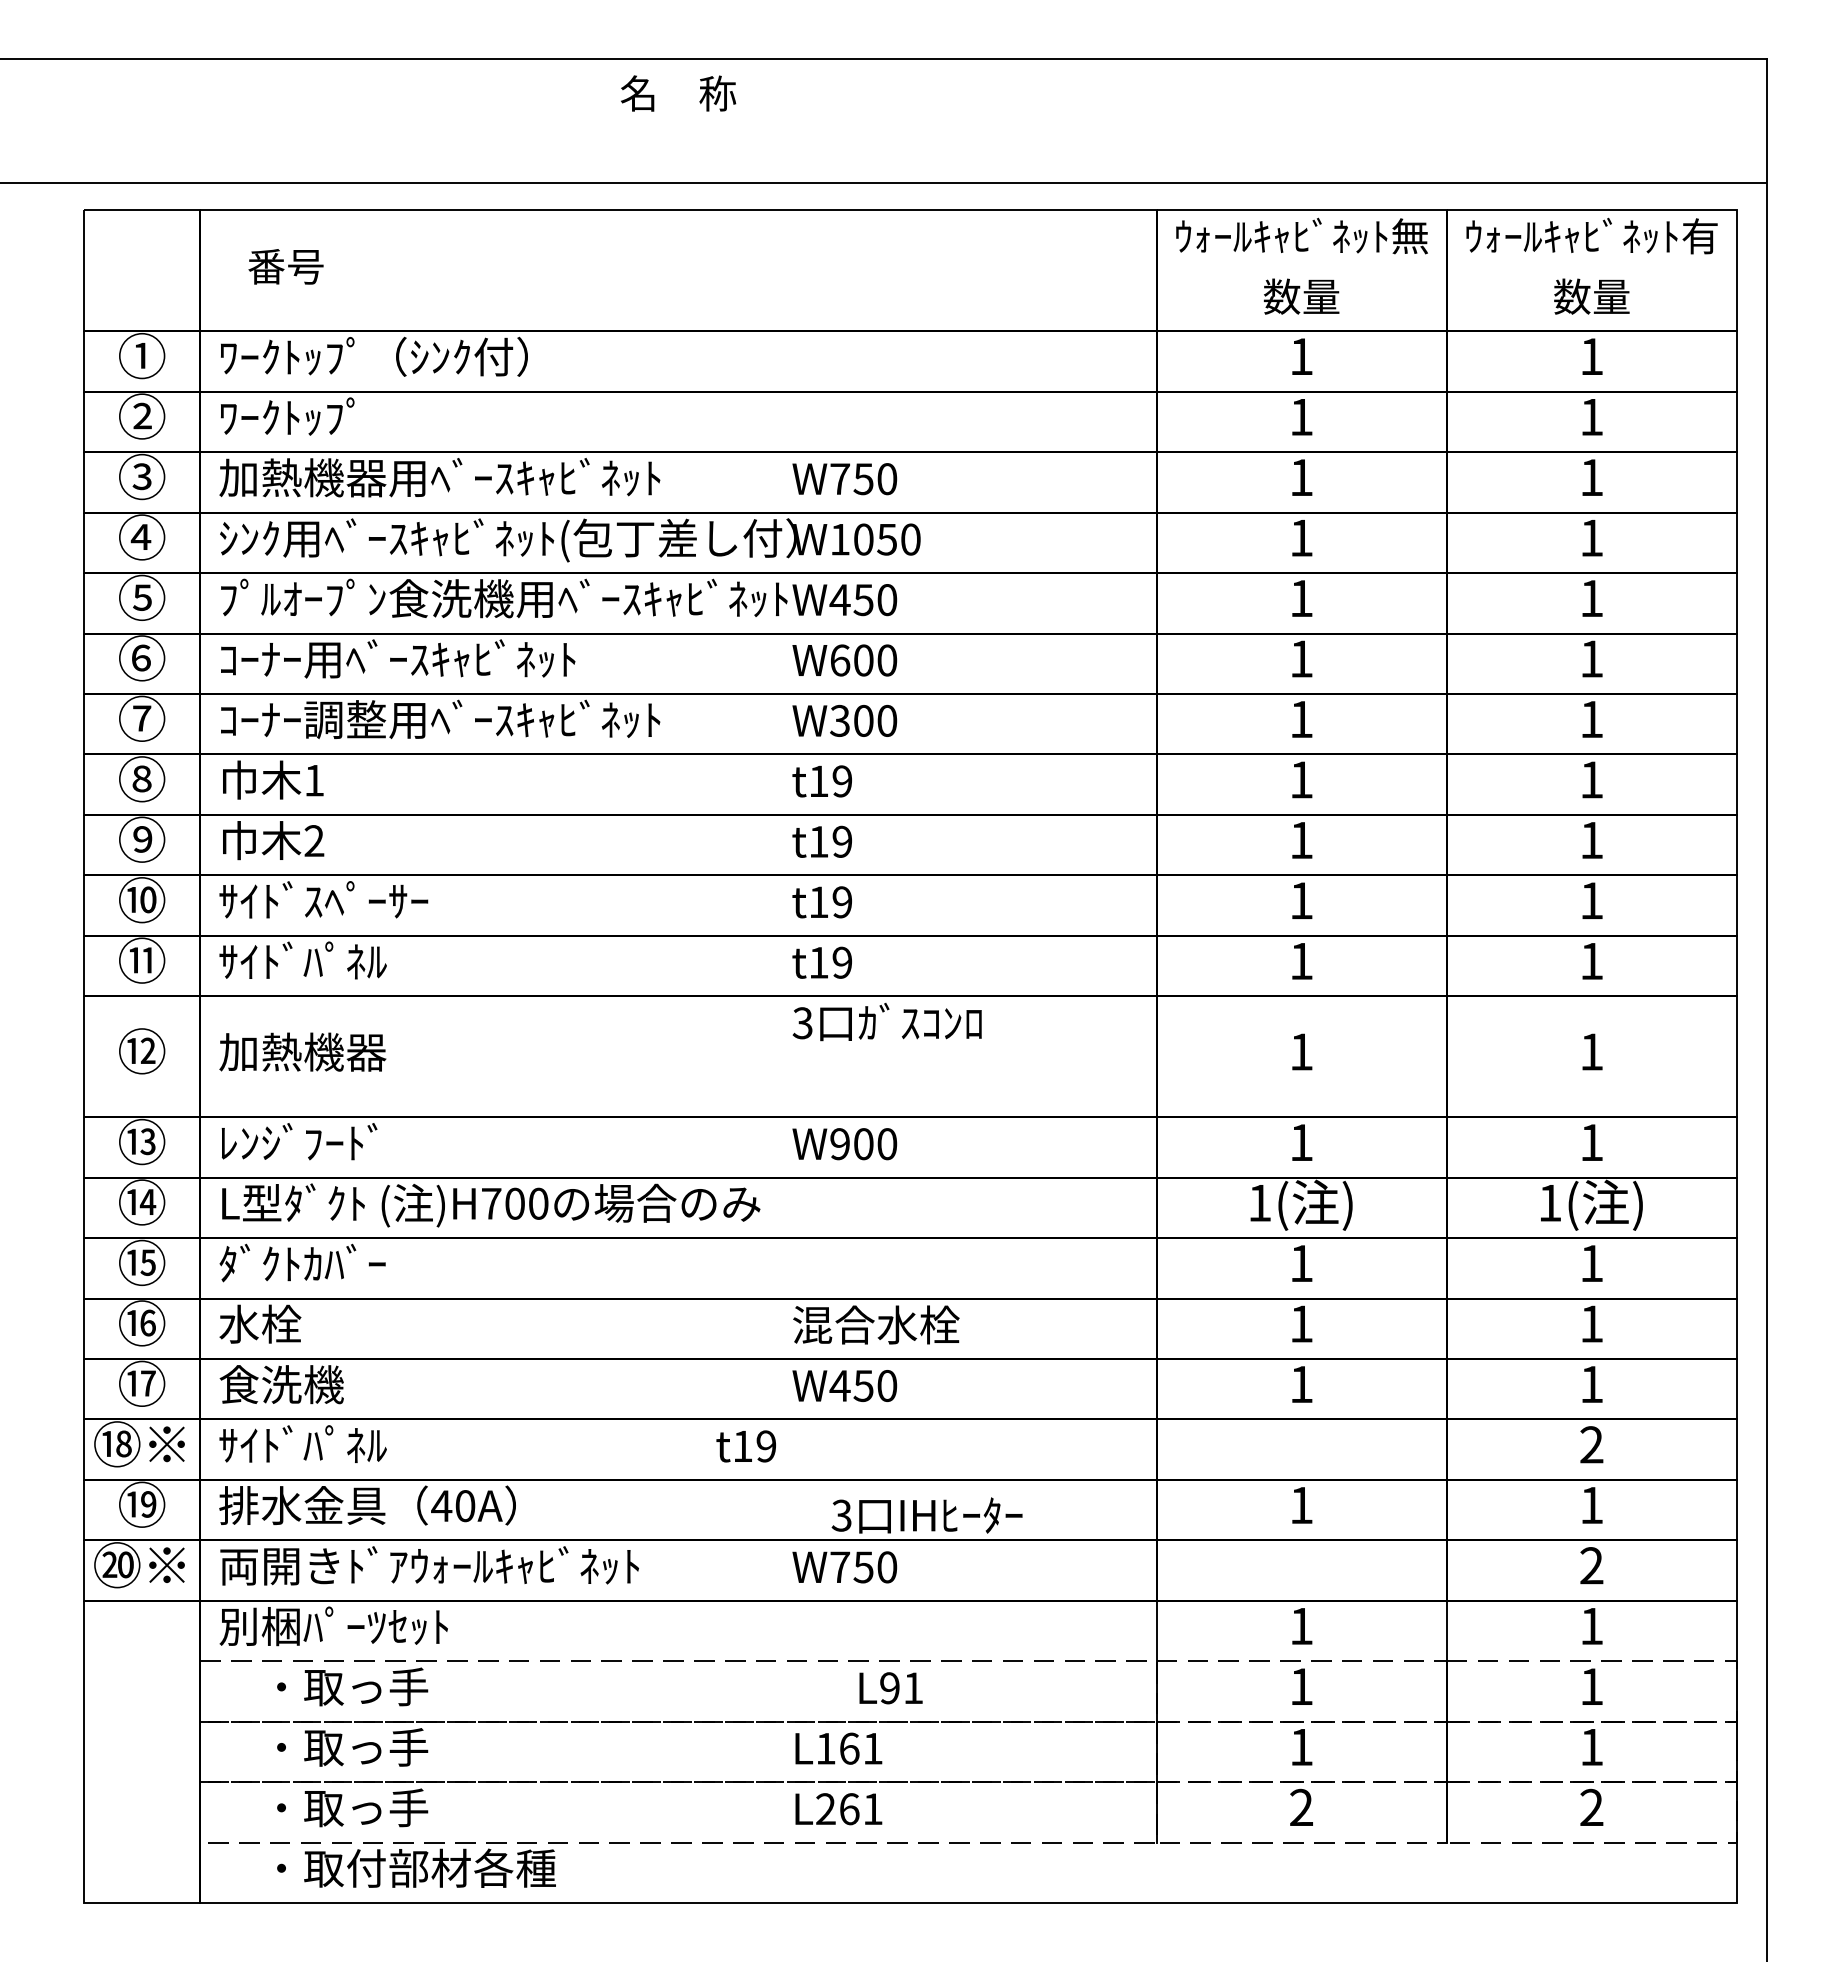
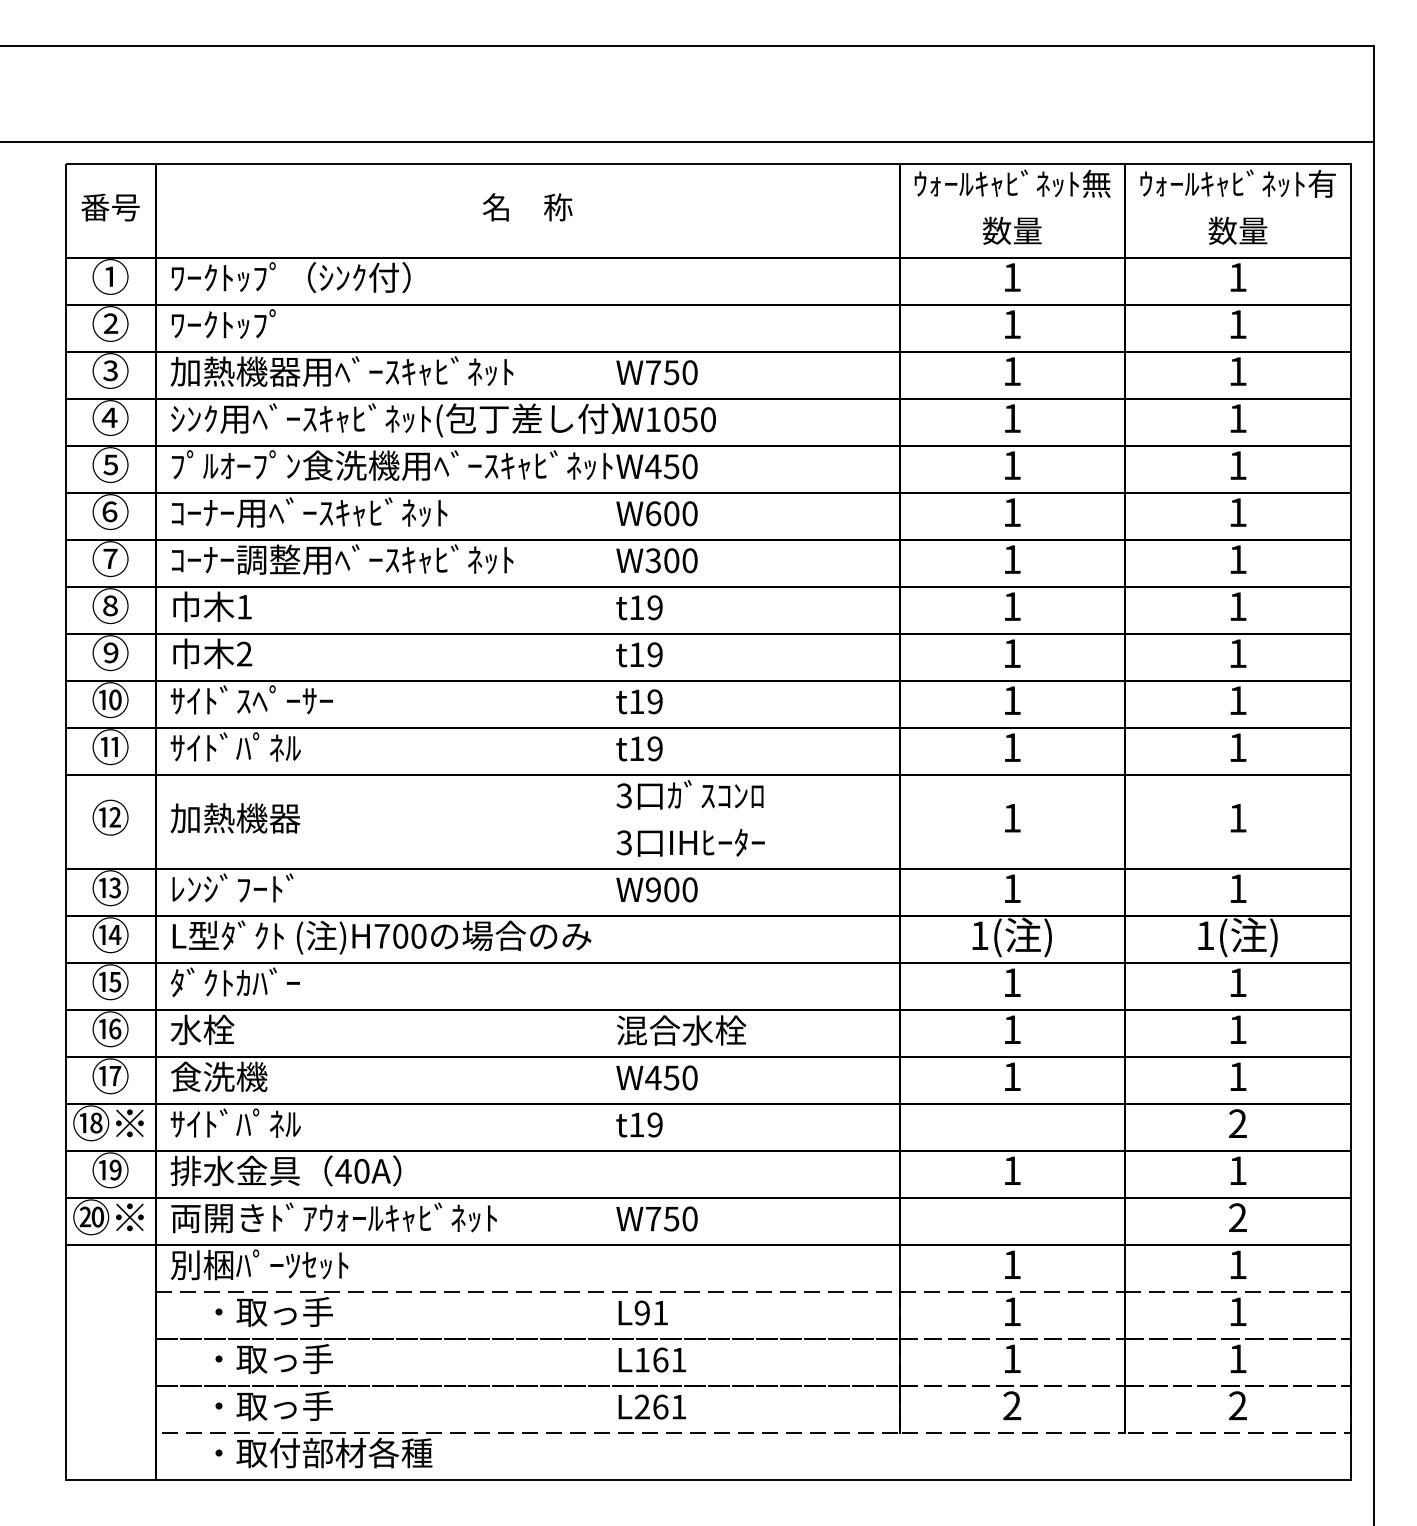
text: (678, 93) -> (527, 207), moved
text: (285, 266) -> (110, 207), moved
text: (745, 1446) -> (638, 1125), moved
text: (926, 1515) -> (690, 842), moved
text: (890, 1688) -> (642, 1313), moved

